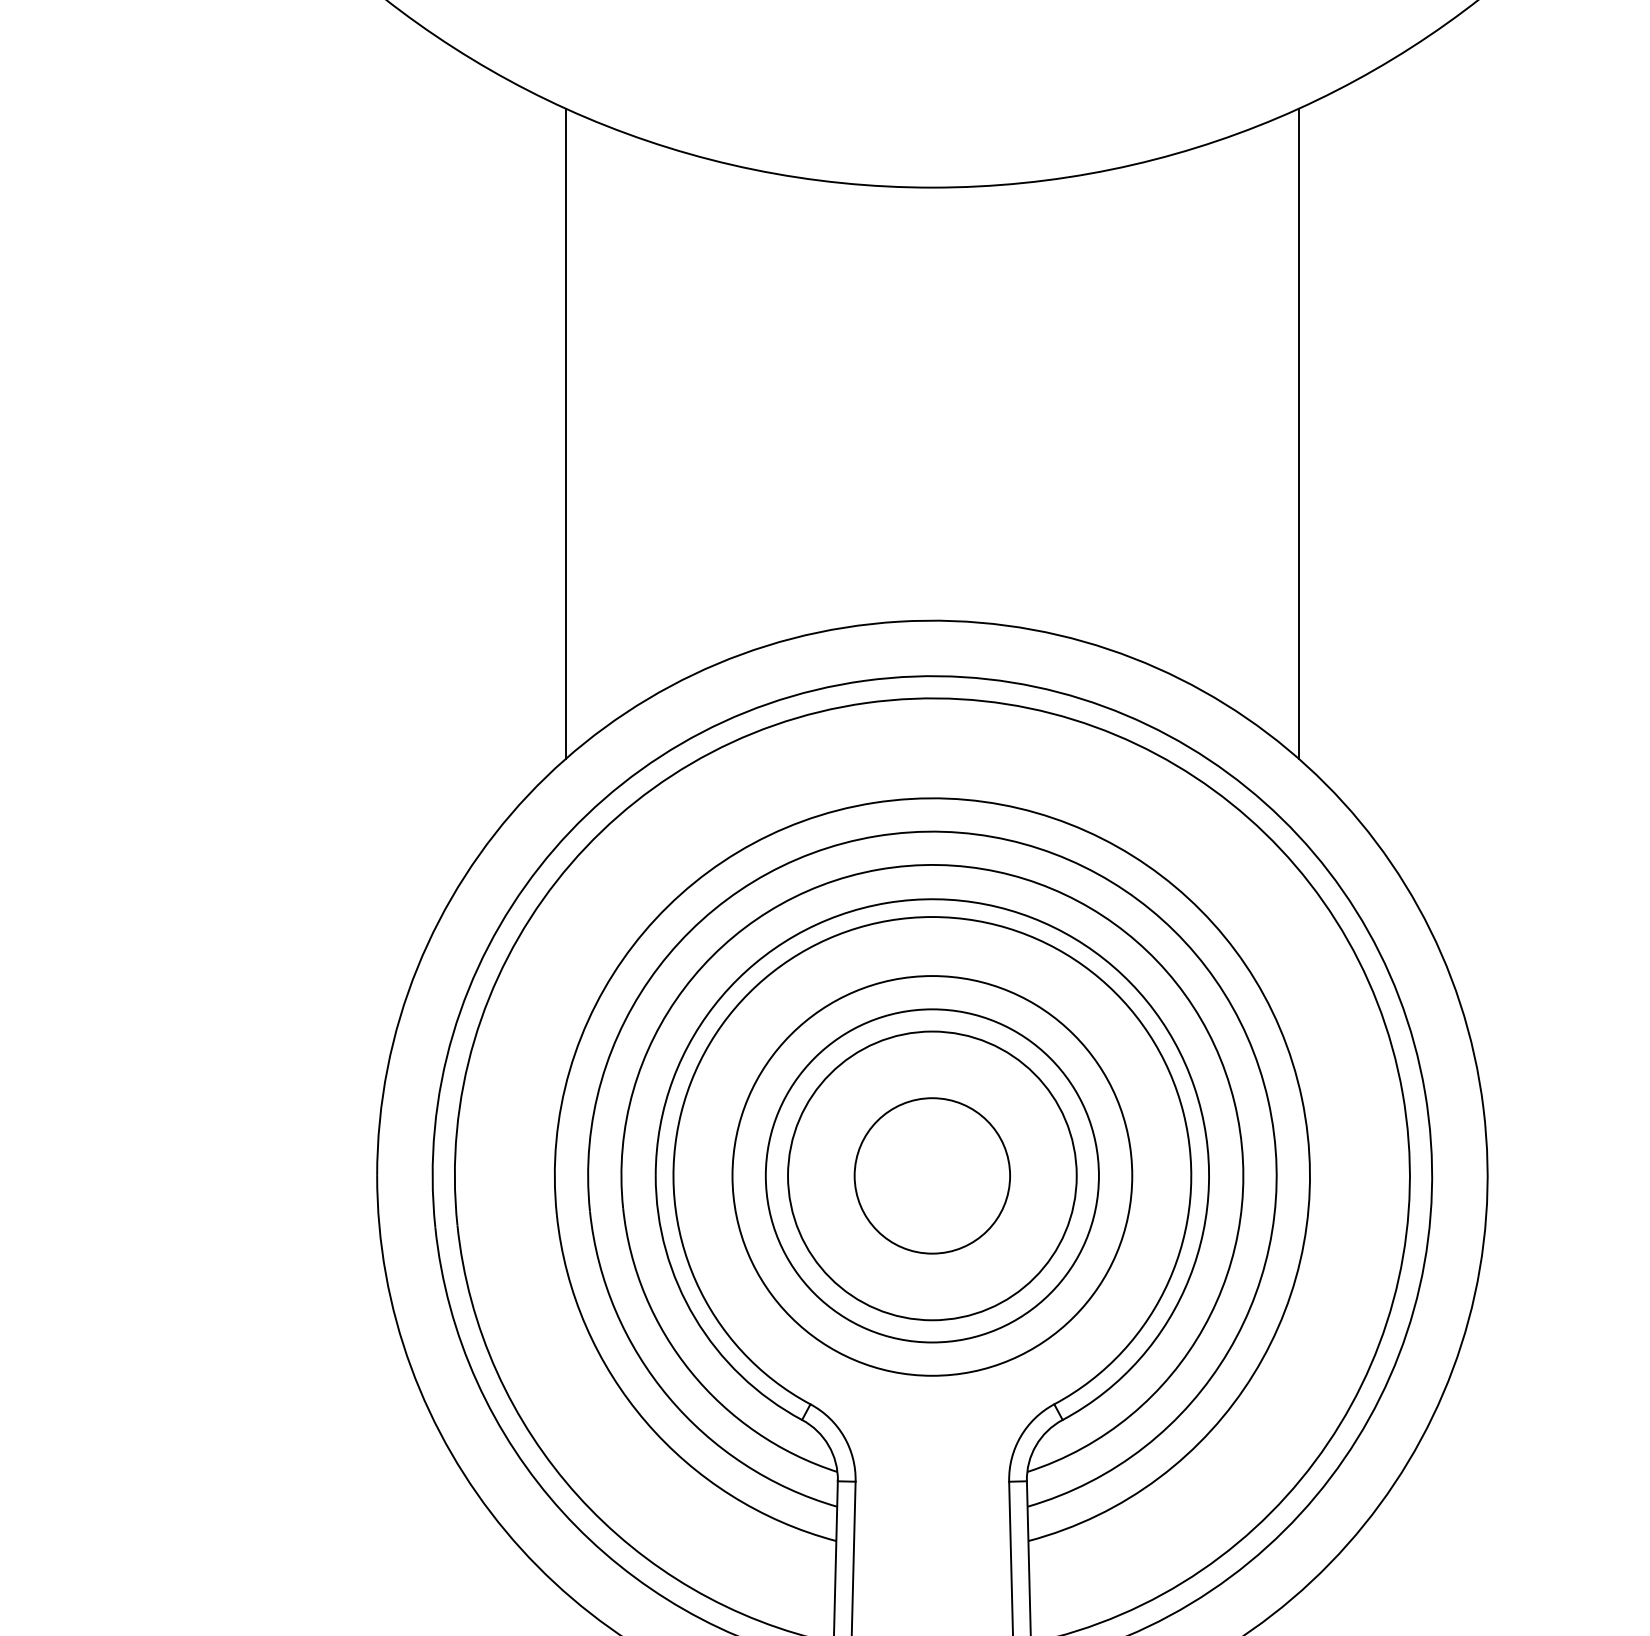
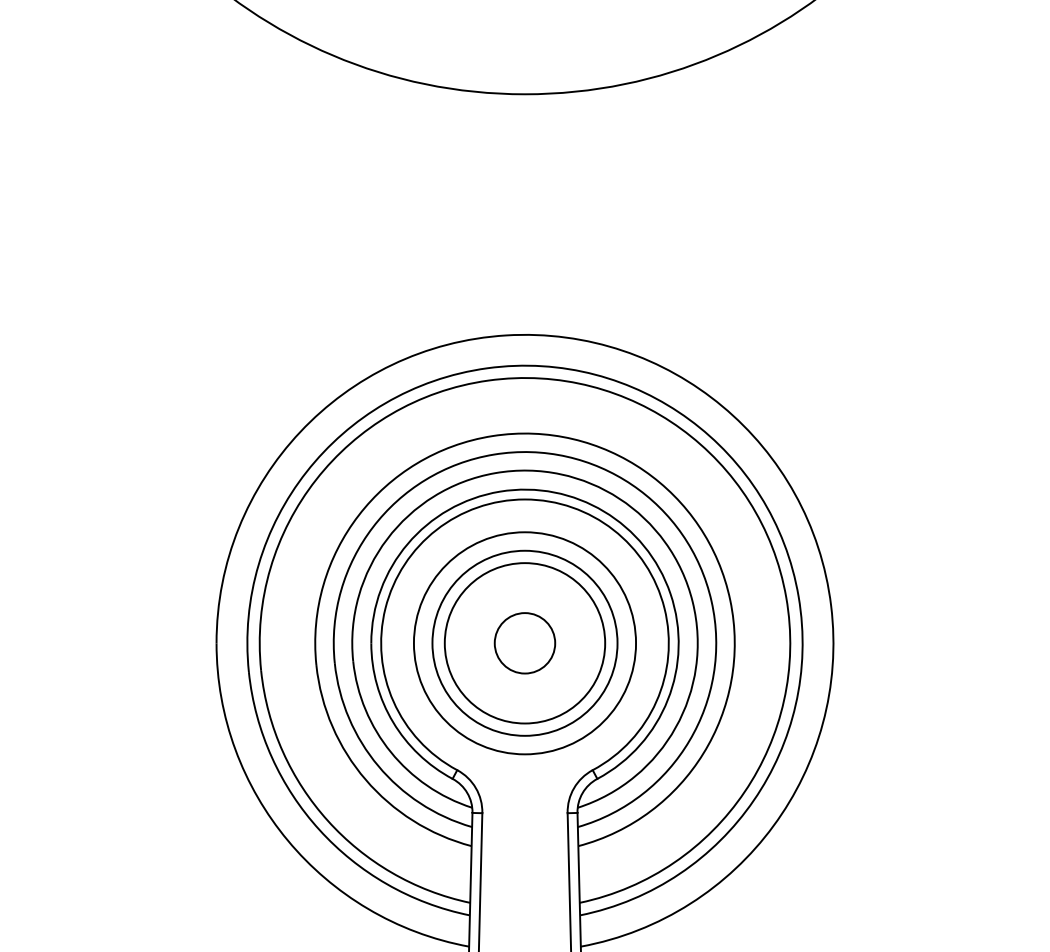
line: (566, 432) -> (321, 230), removed
line: (1298, 432) -> (728, 230), removed
circle: (931, 1176) -> (524, 643), size x0.7

